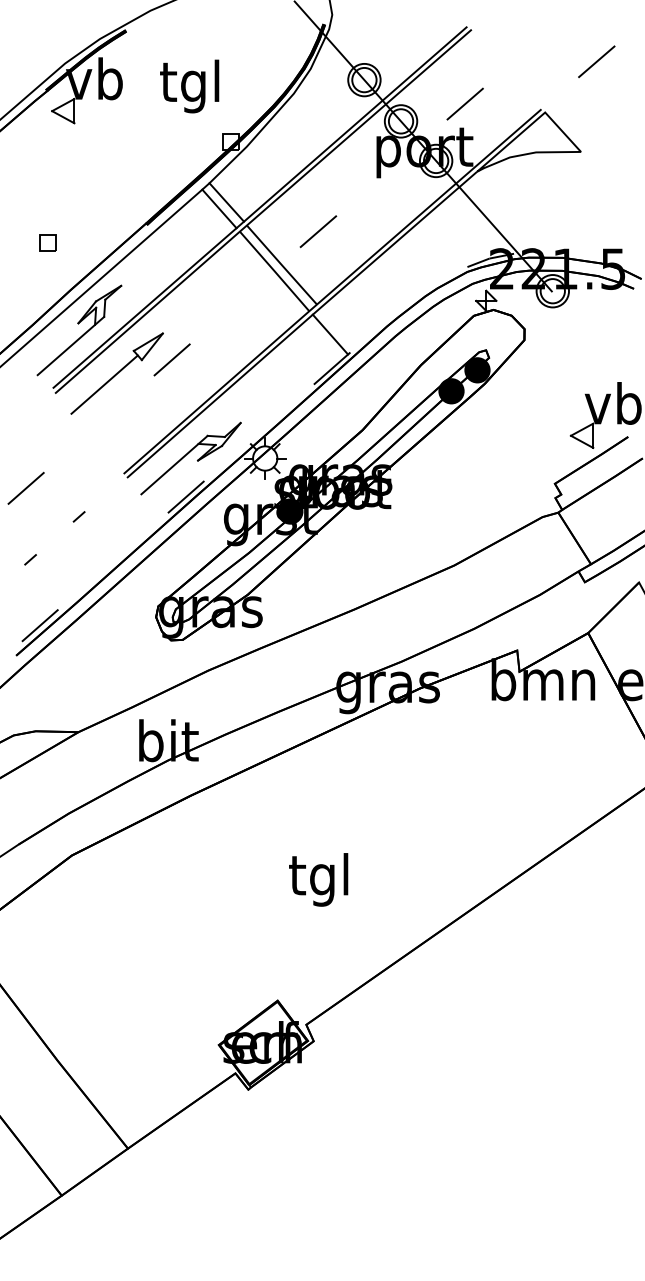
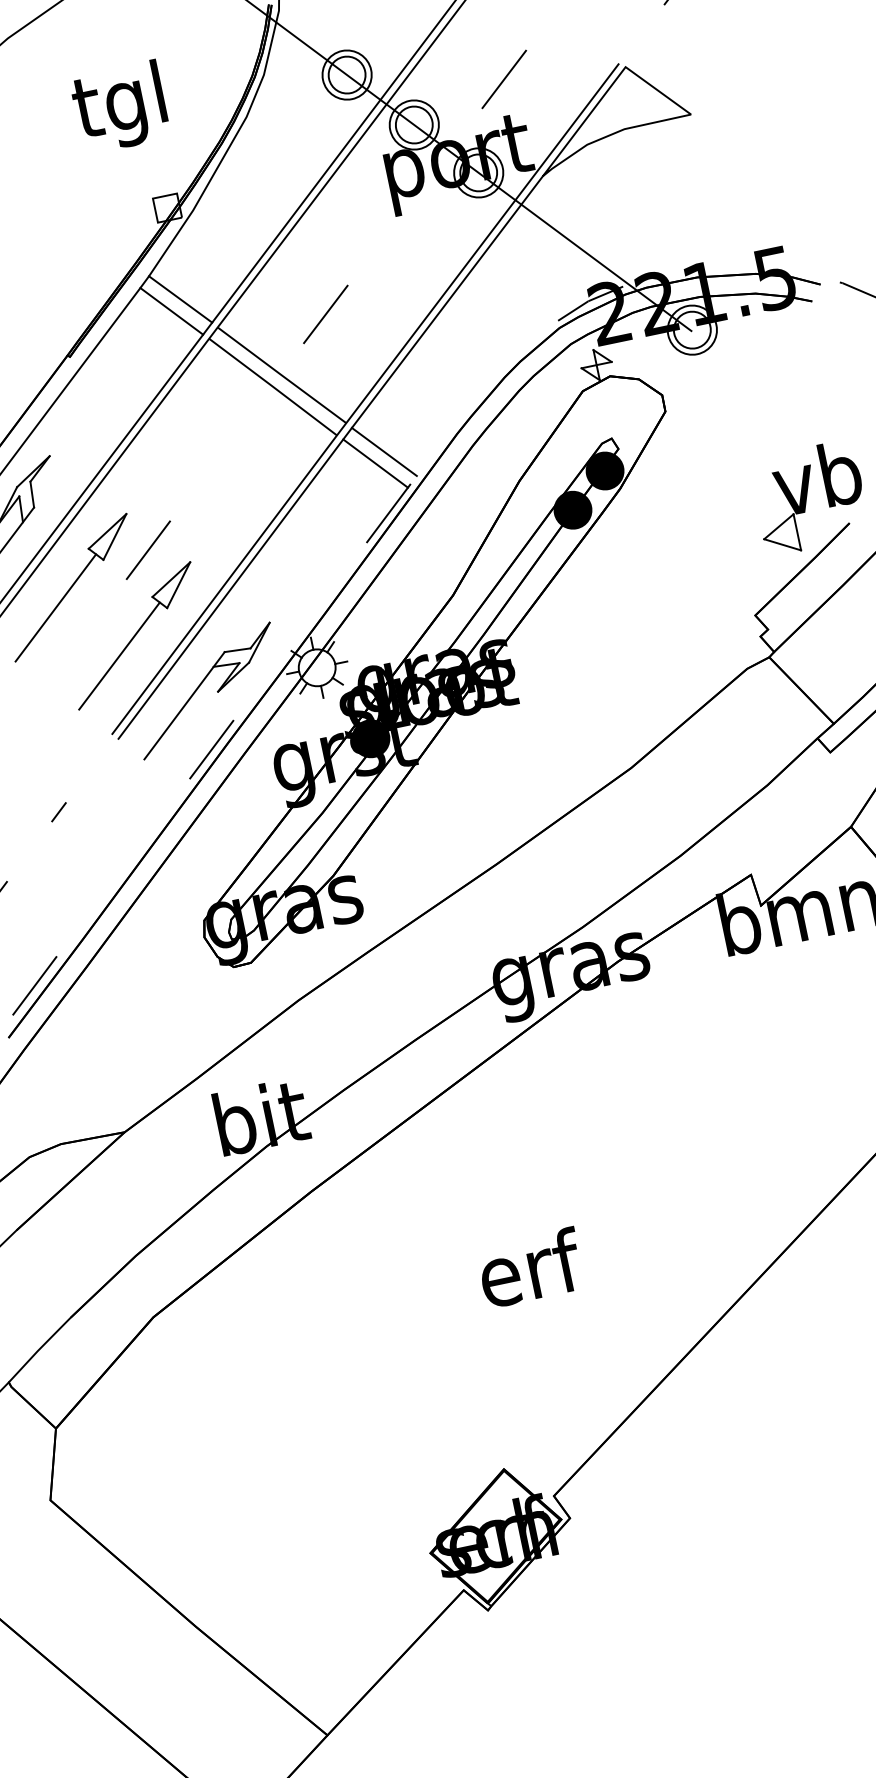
text: (189, 86) -> (119, 107), moved
line: (337, 328) -> (384, 452), added
part: (151, 413) -> (134, 636), added
text: (321, 879) -> (531, 1275), tgl -> erf

